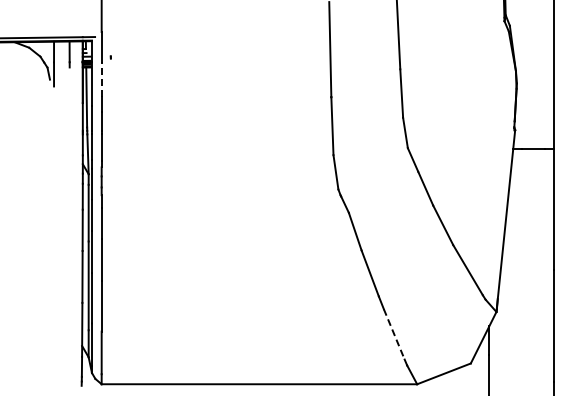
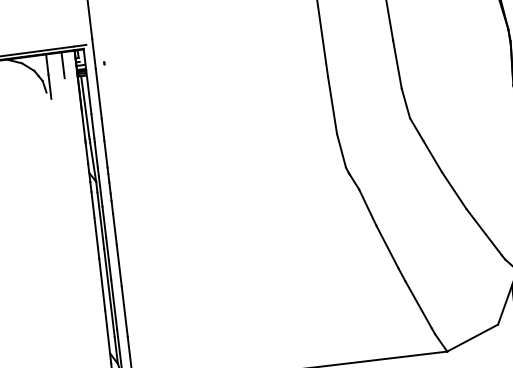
line: (101, 79) -> (97, 86), dashed -> solid
line: (394, 334) -> (418, 304), dashed -> solid

